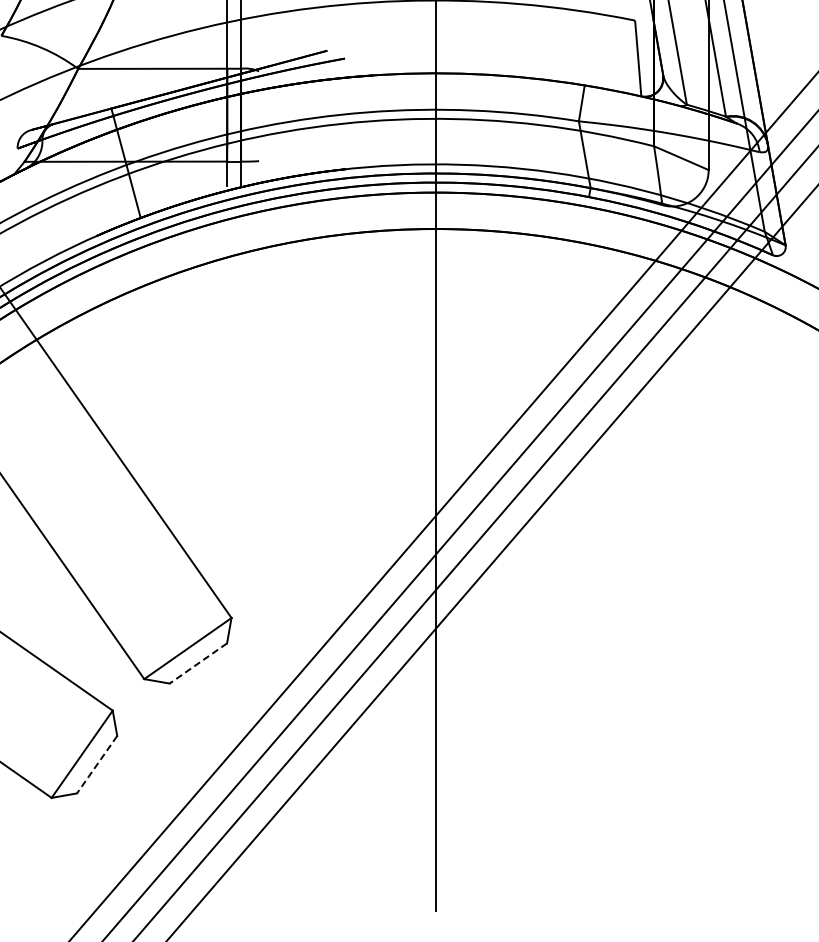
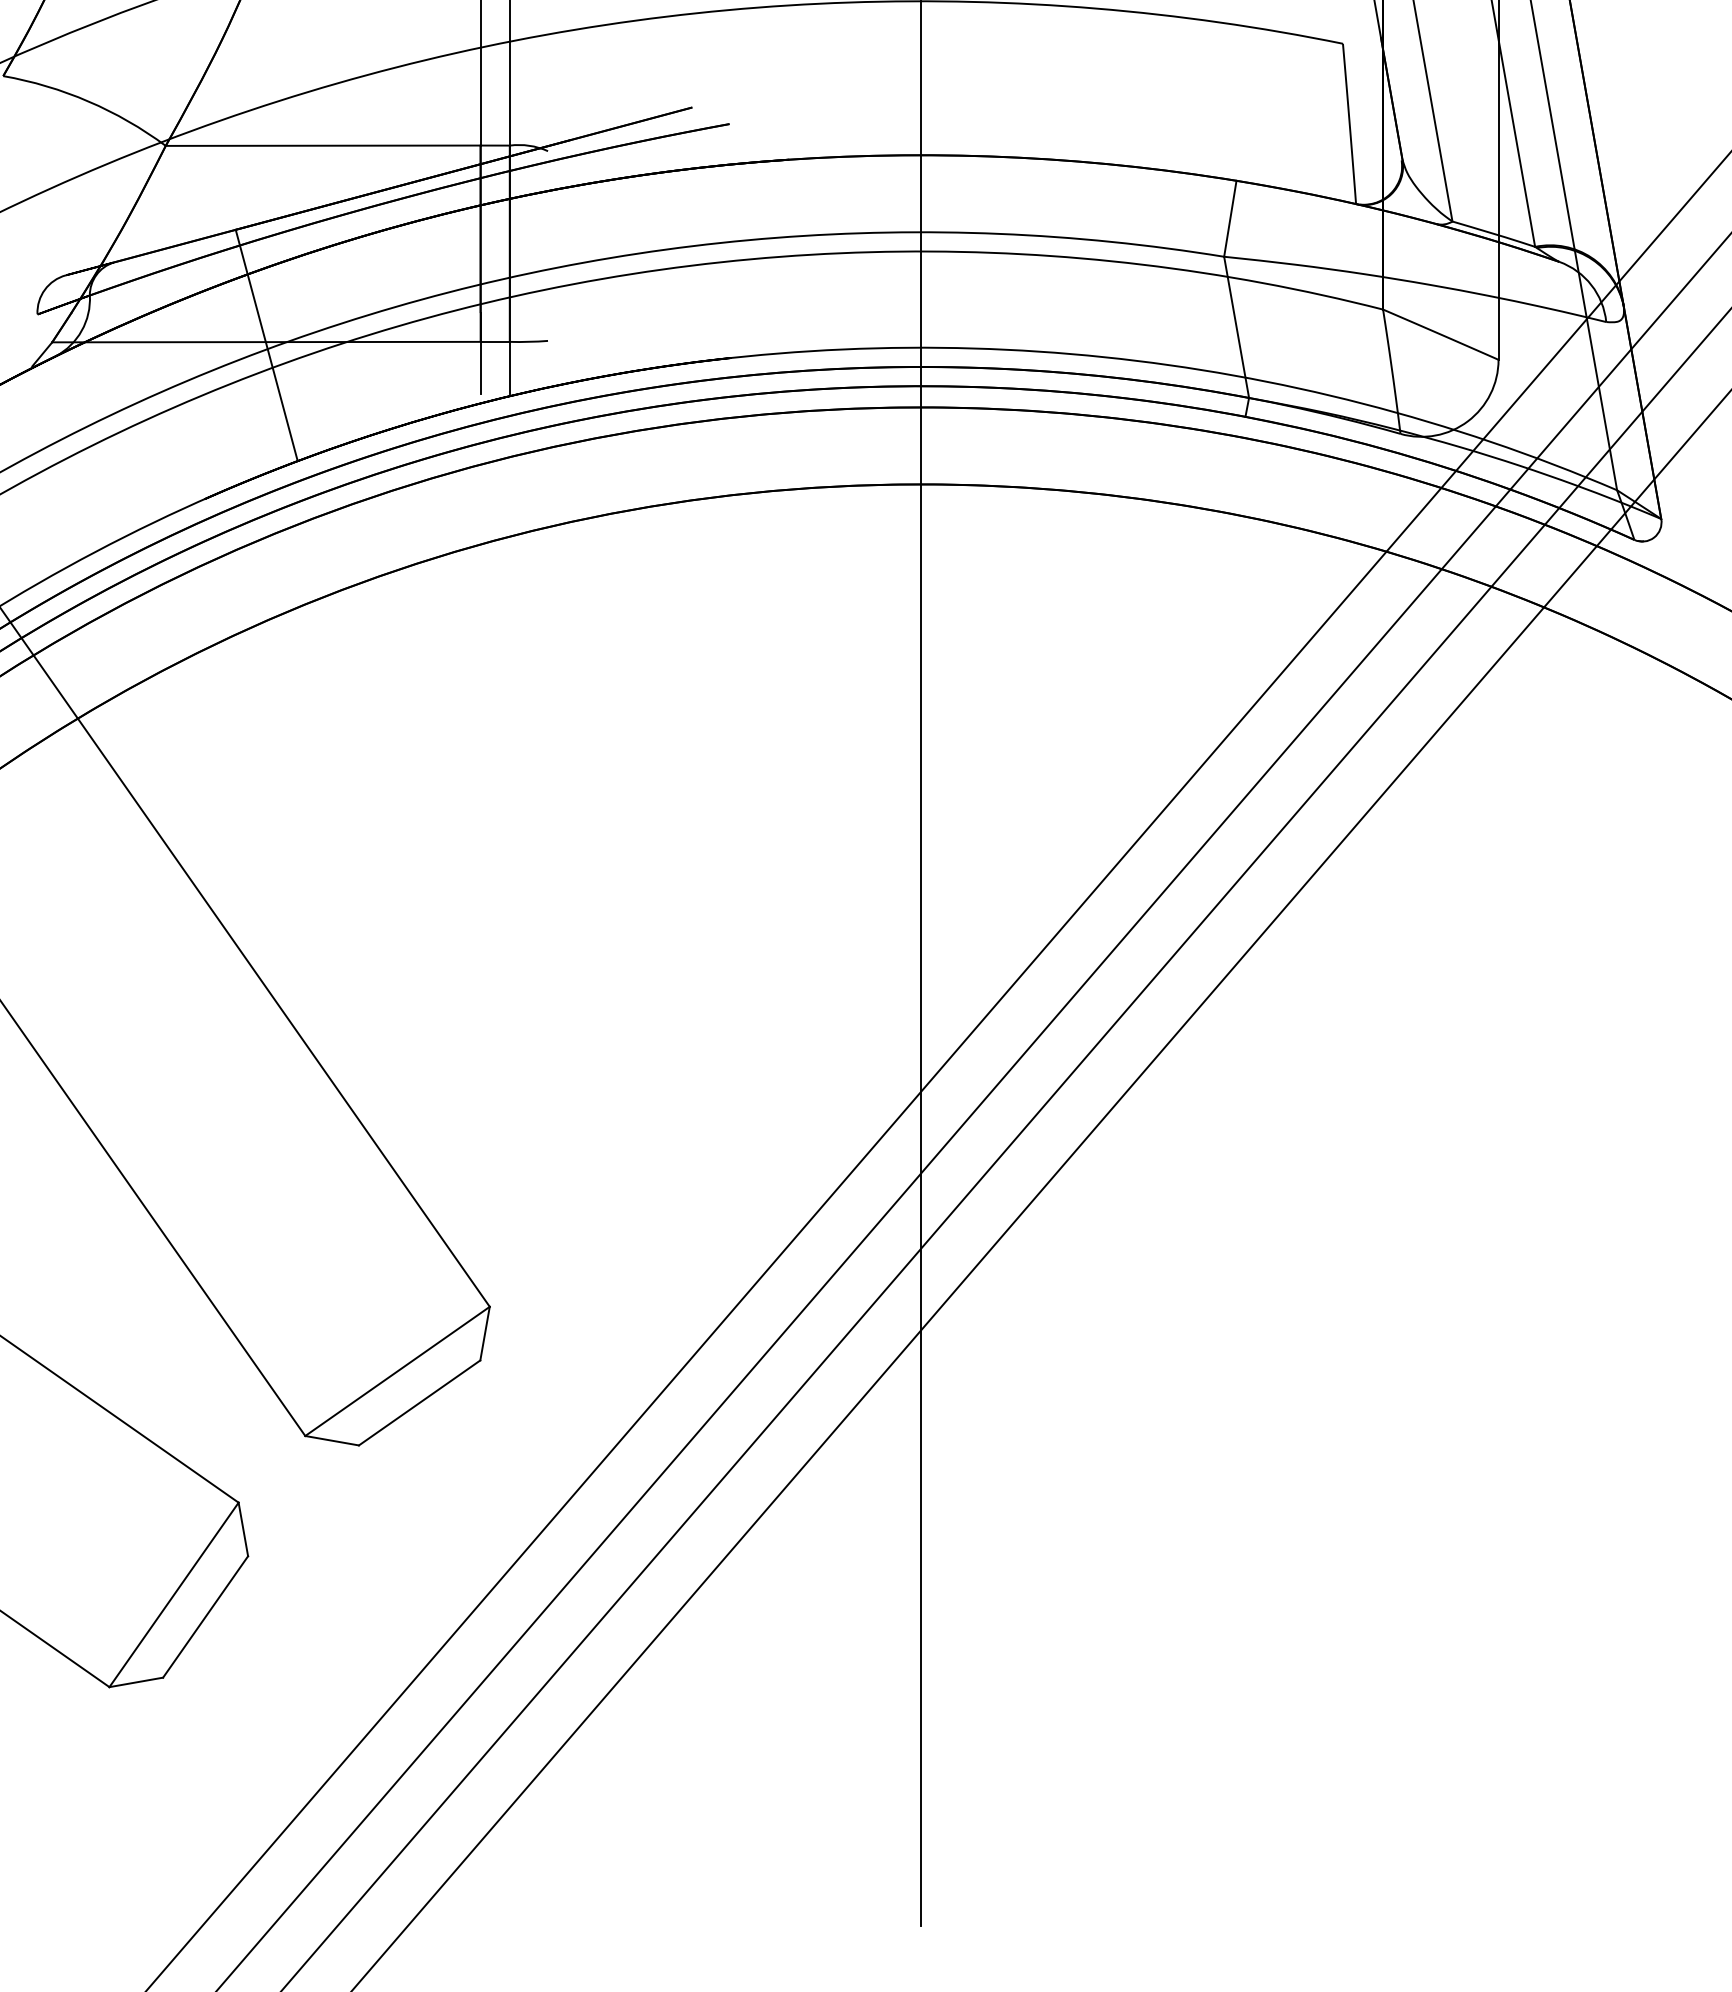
line: (197, 663) -> (417, 1402), dashed -> solid
line: (96, 765) -> (204, 1618), dashed -> solid

